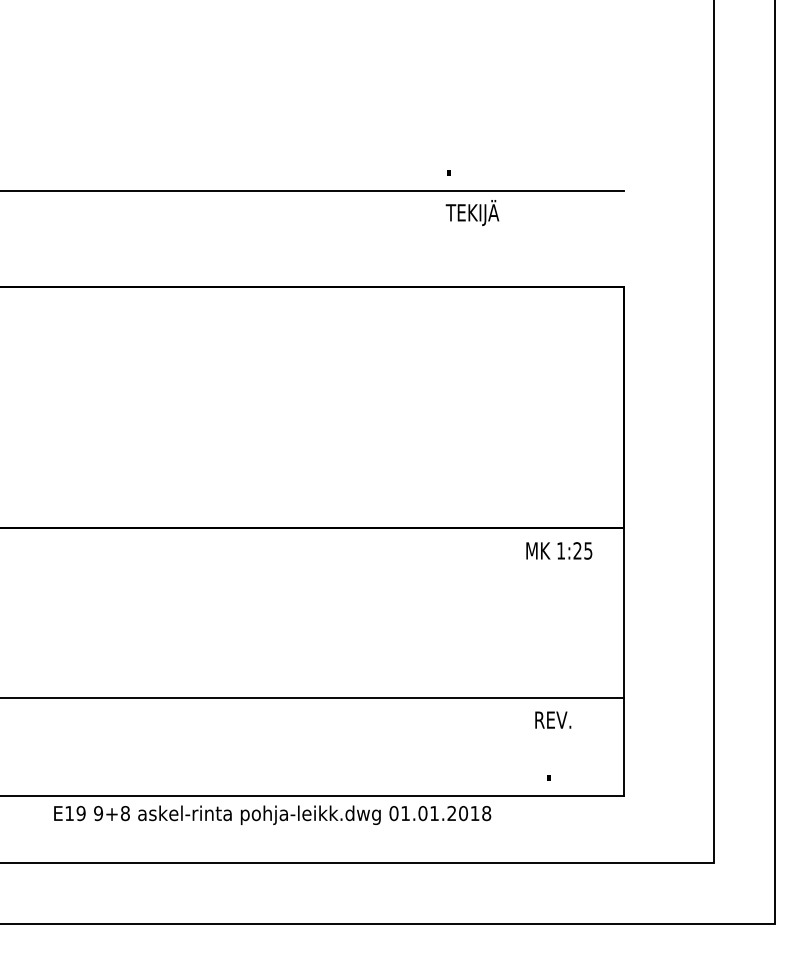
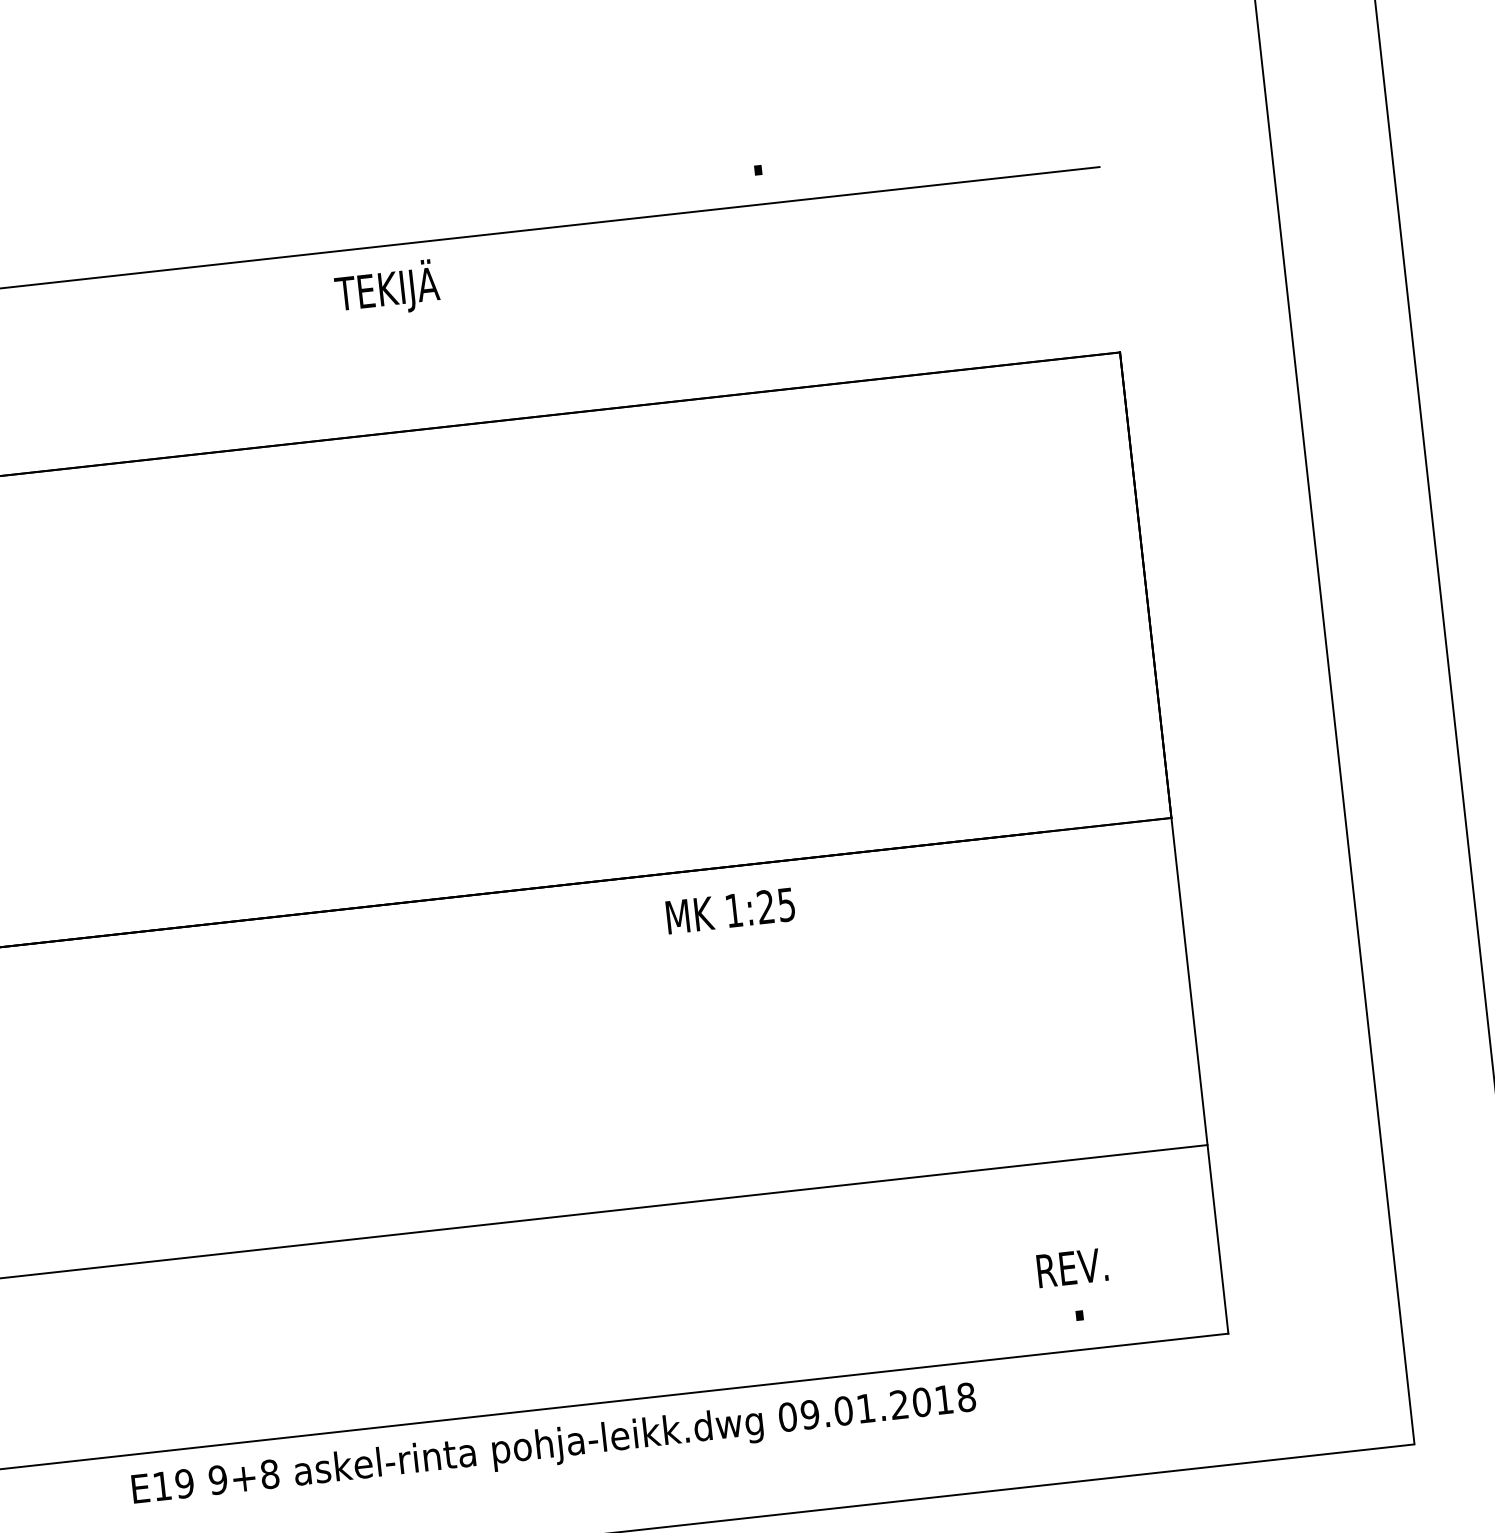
text: (472, 212) -> (387, 288), moved
text: (559, 550) -> (730, 910), moved
text: (553, 719) -> (1072, 1266), moved
text: (405, 813) -> (810, 1414), 01.01.2018 -> 09.01.2018

